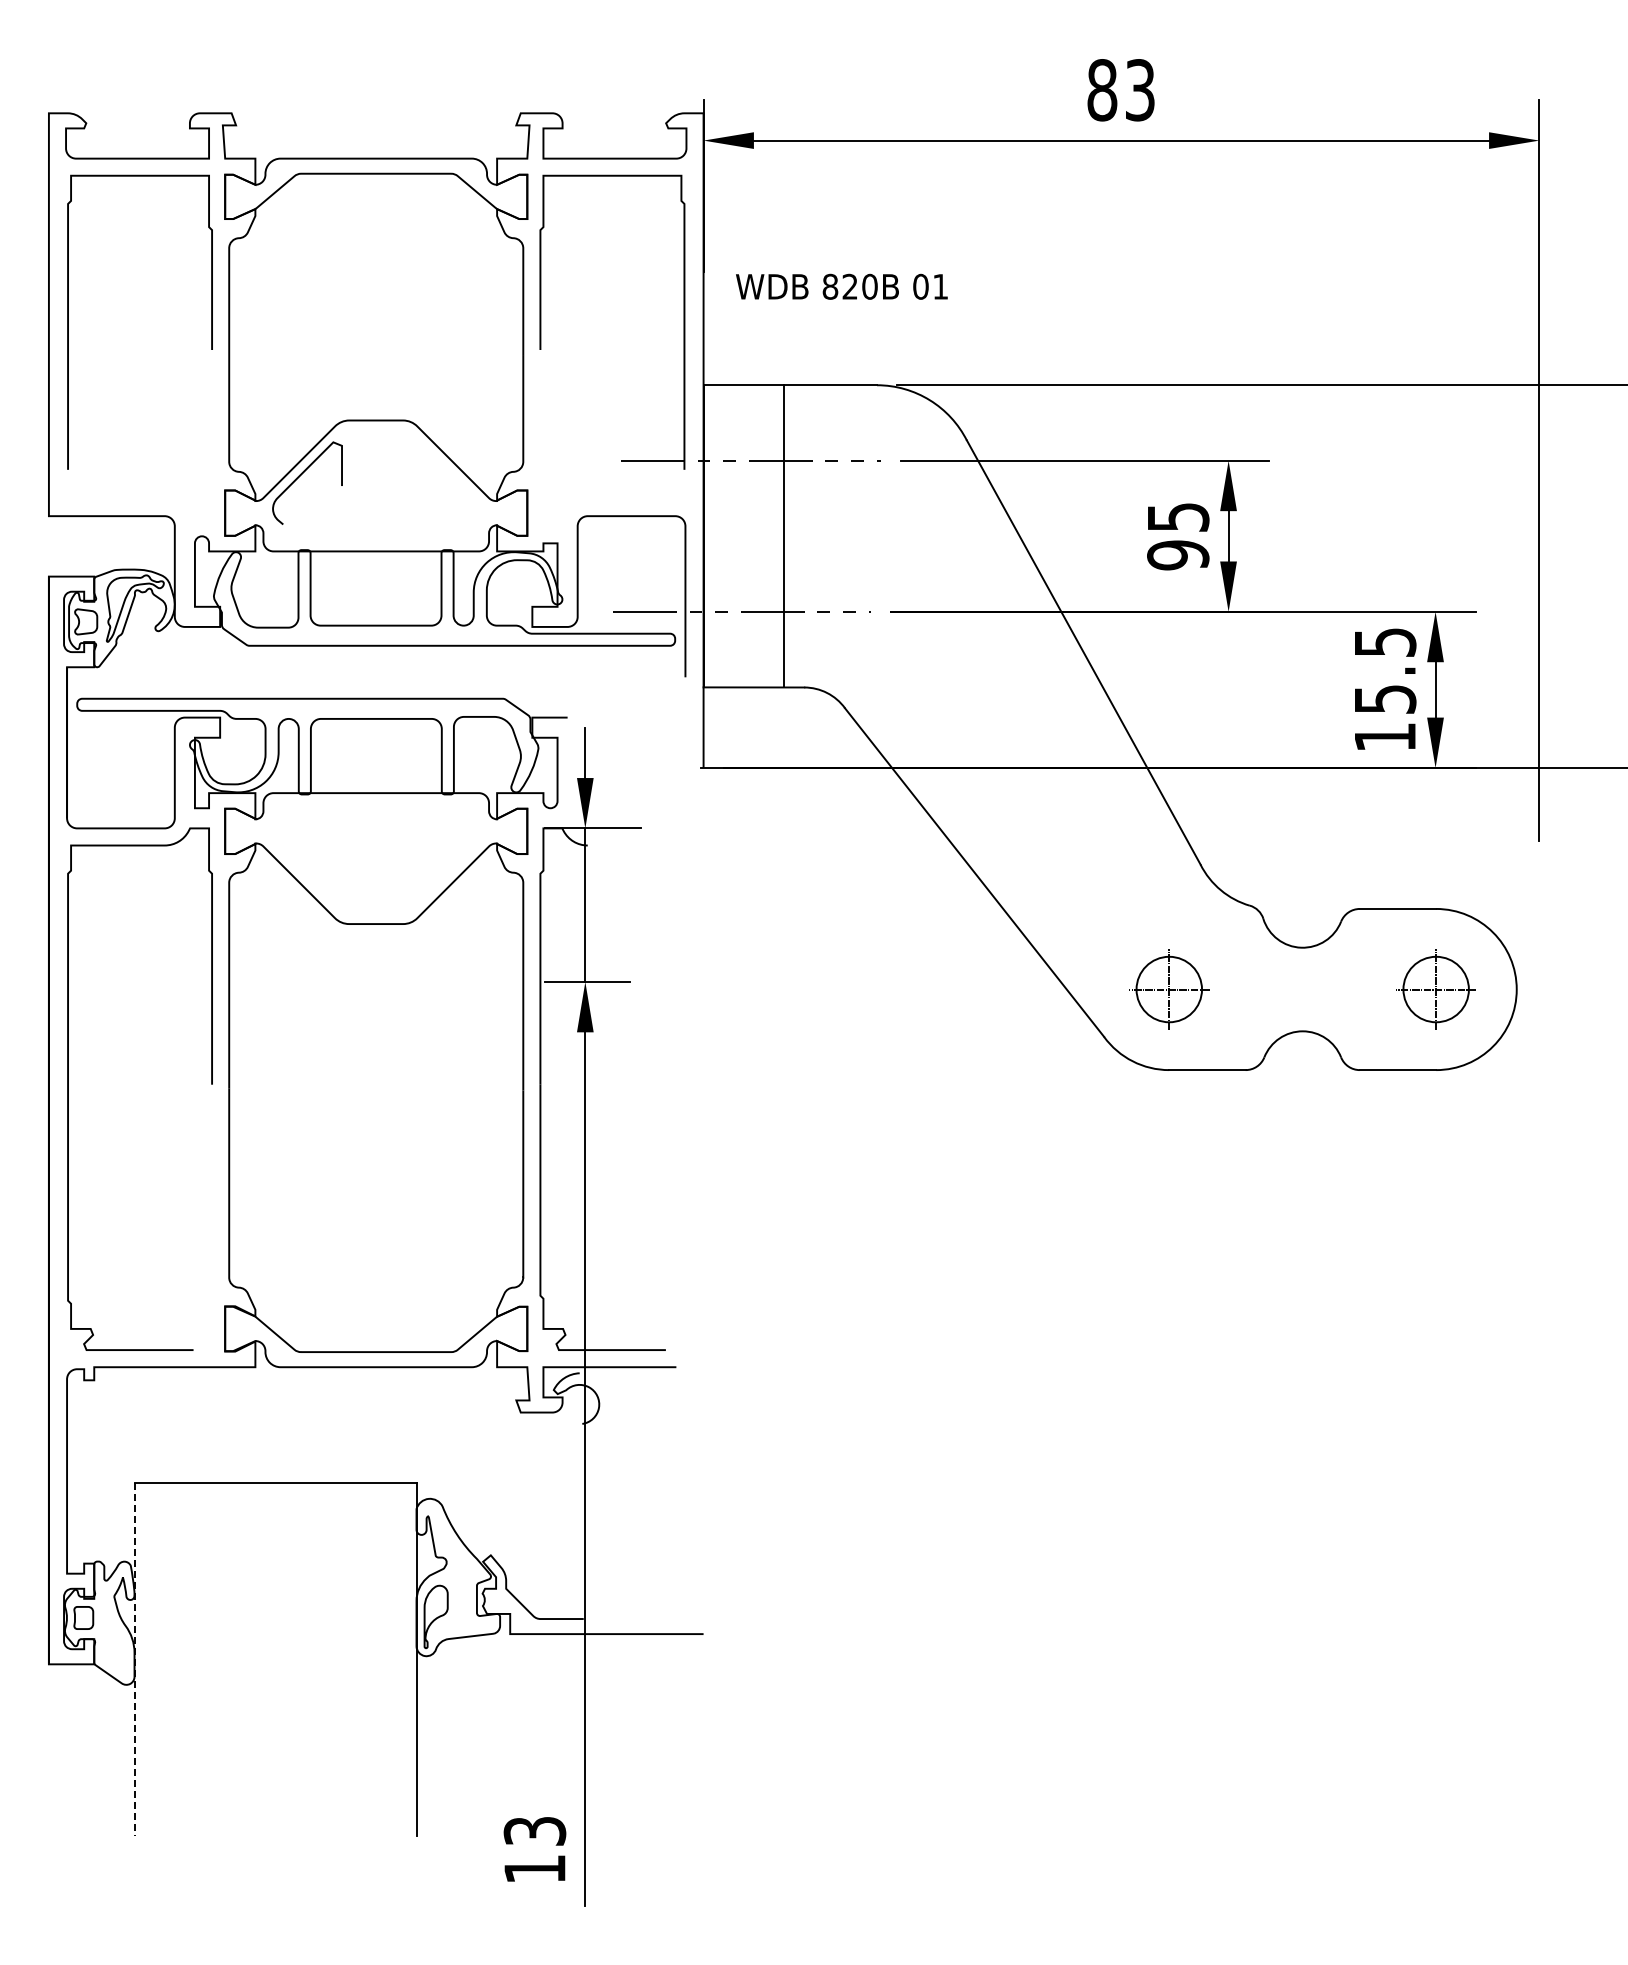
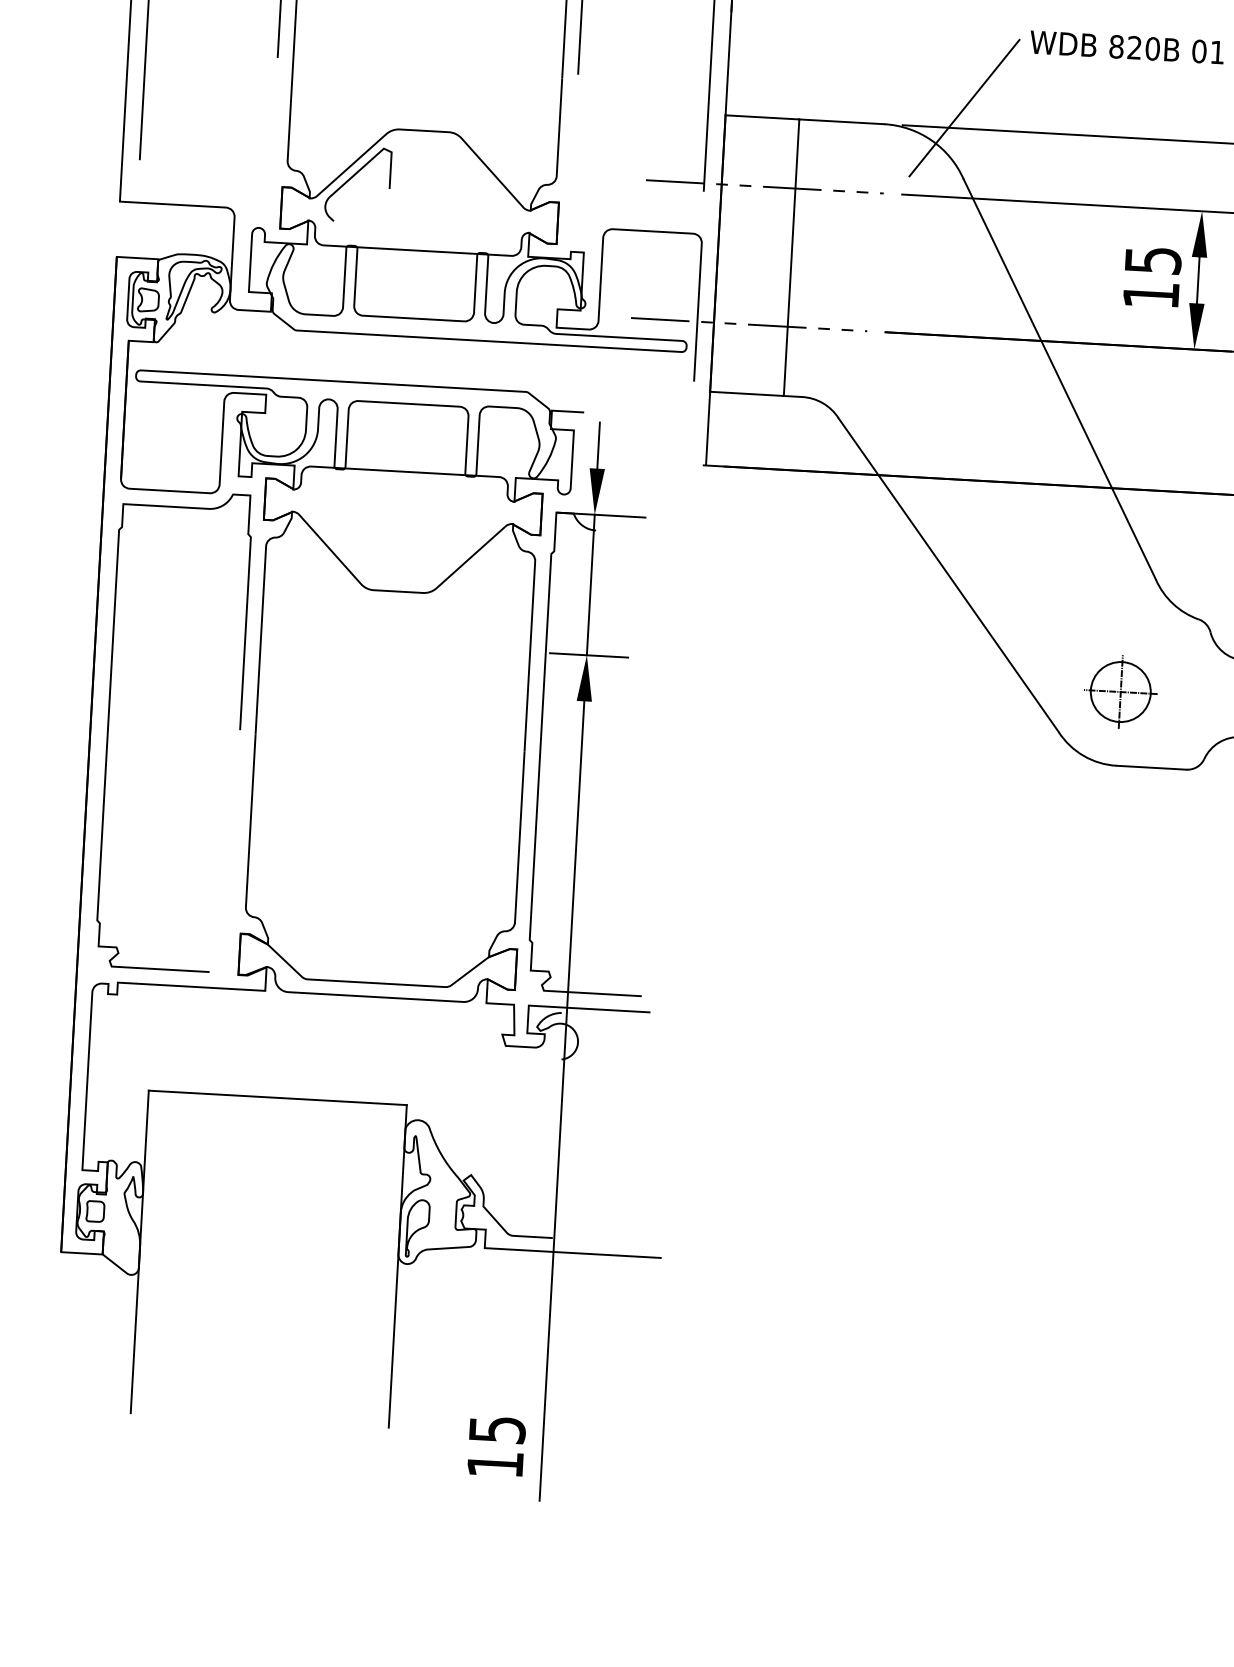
text: (841, 286) -> (1126, 47), moved
line: (963, 362) -> (964, 107), added
text: (1178, 555) -> (1151, 295), 95 -> 15
line: (134, 1659) -> (139, 1252), dashed -> solid
text: (534, 1831) -> (496, 1429), 13 -> 15

